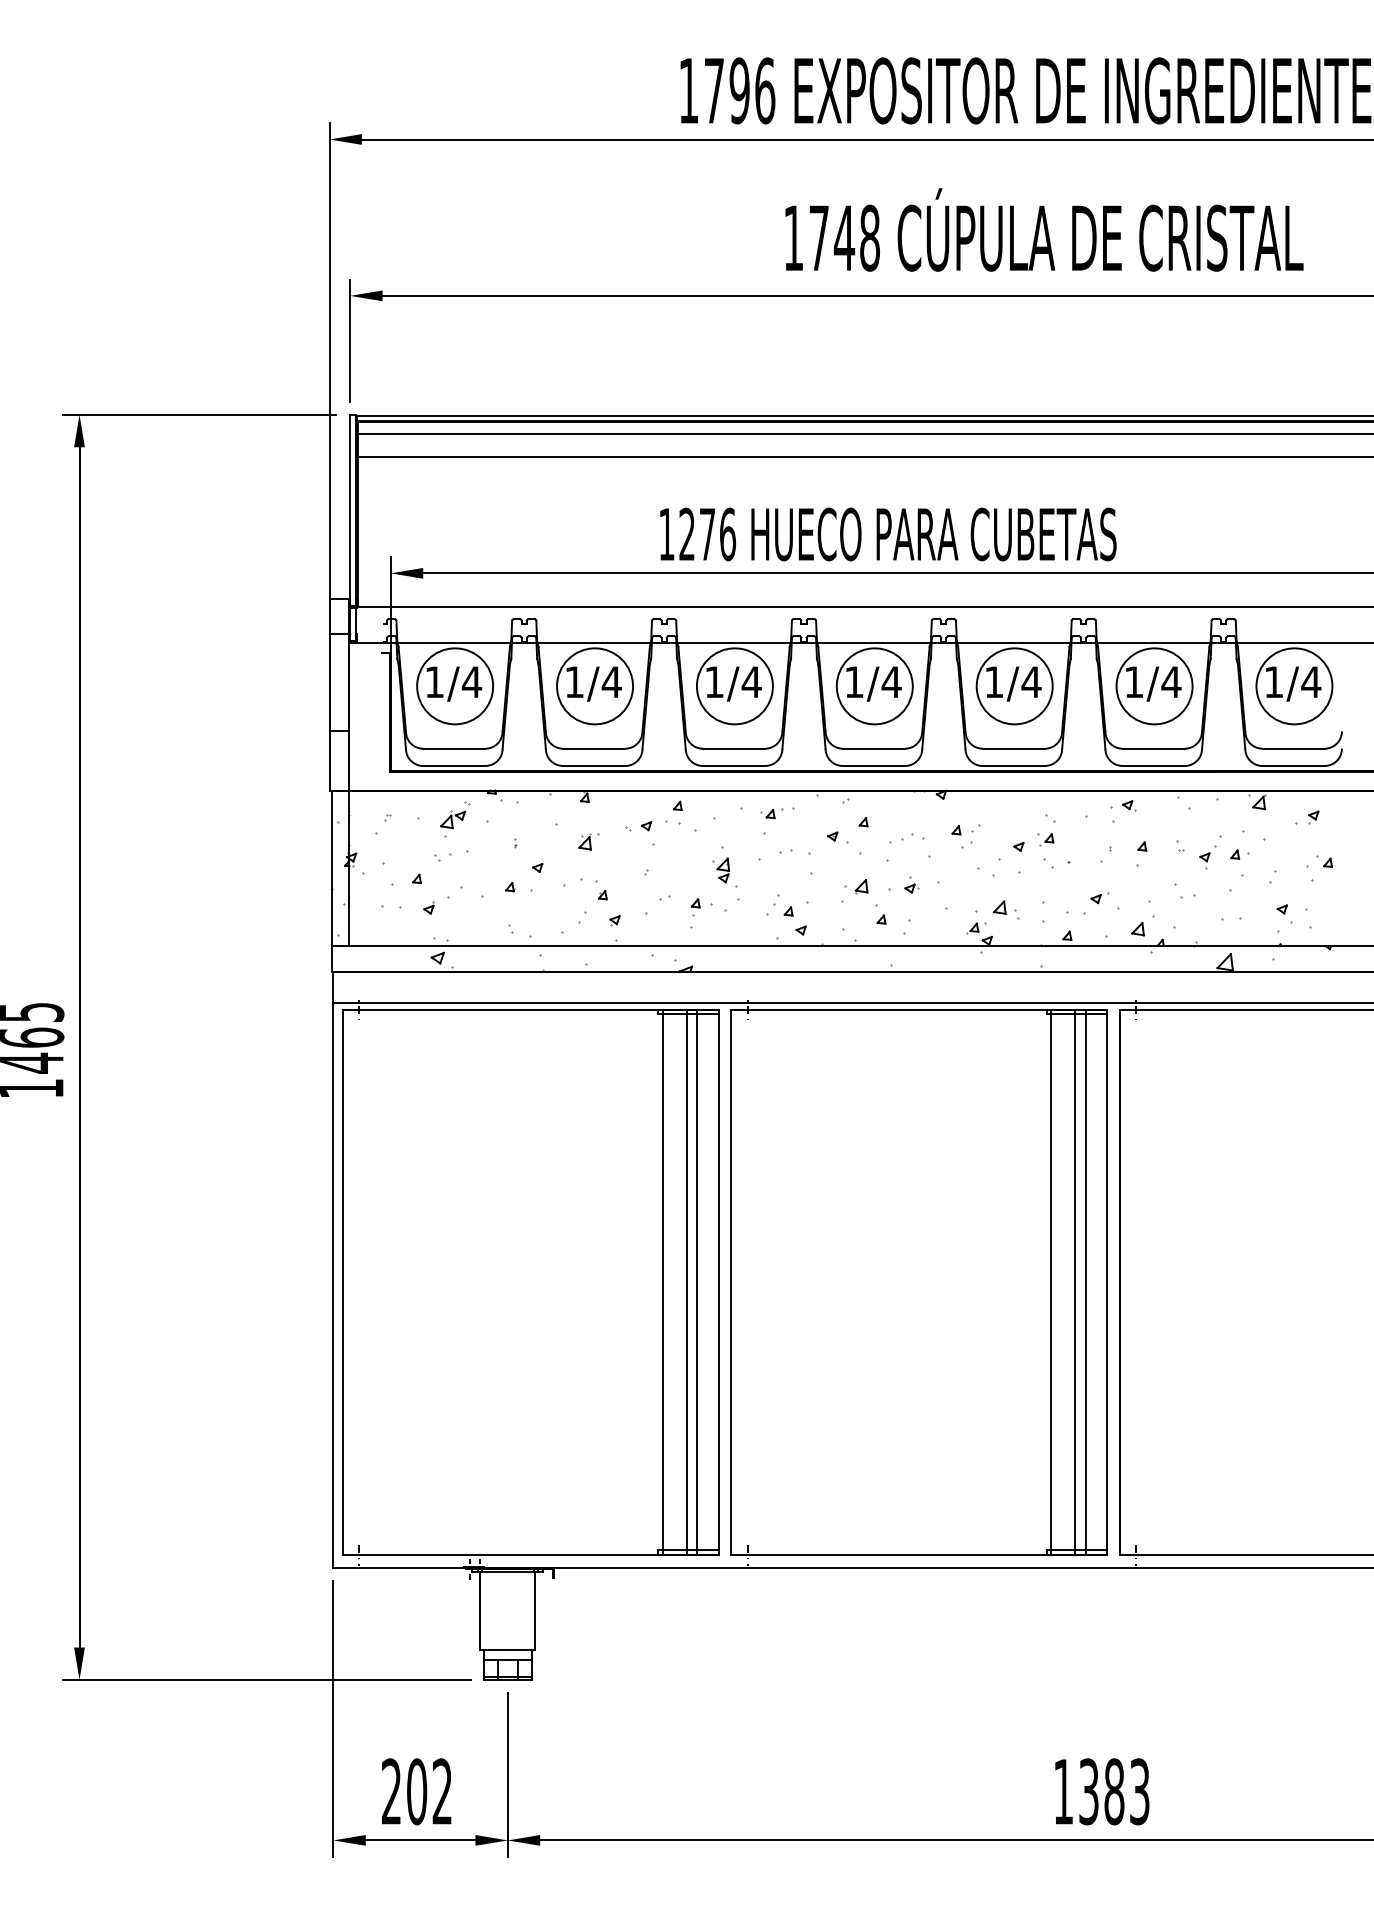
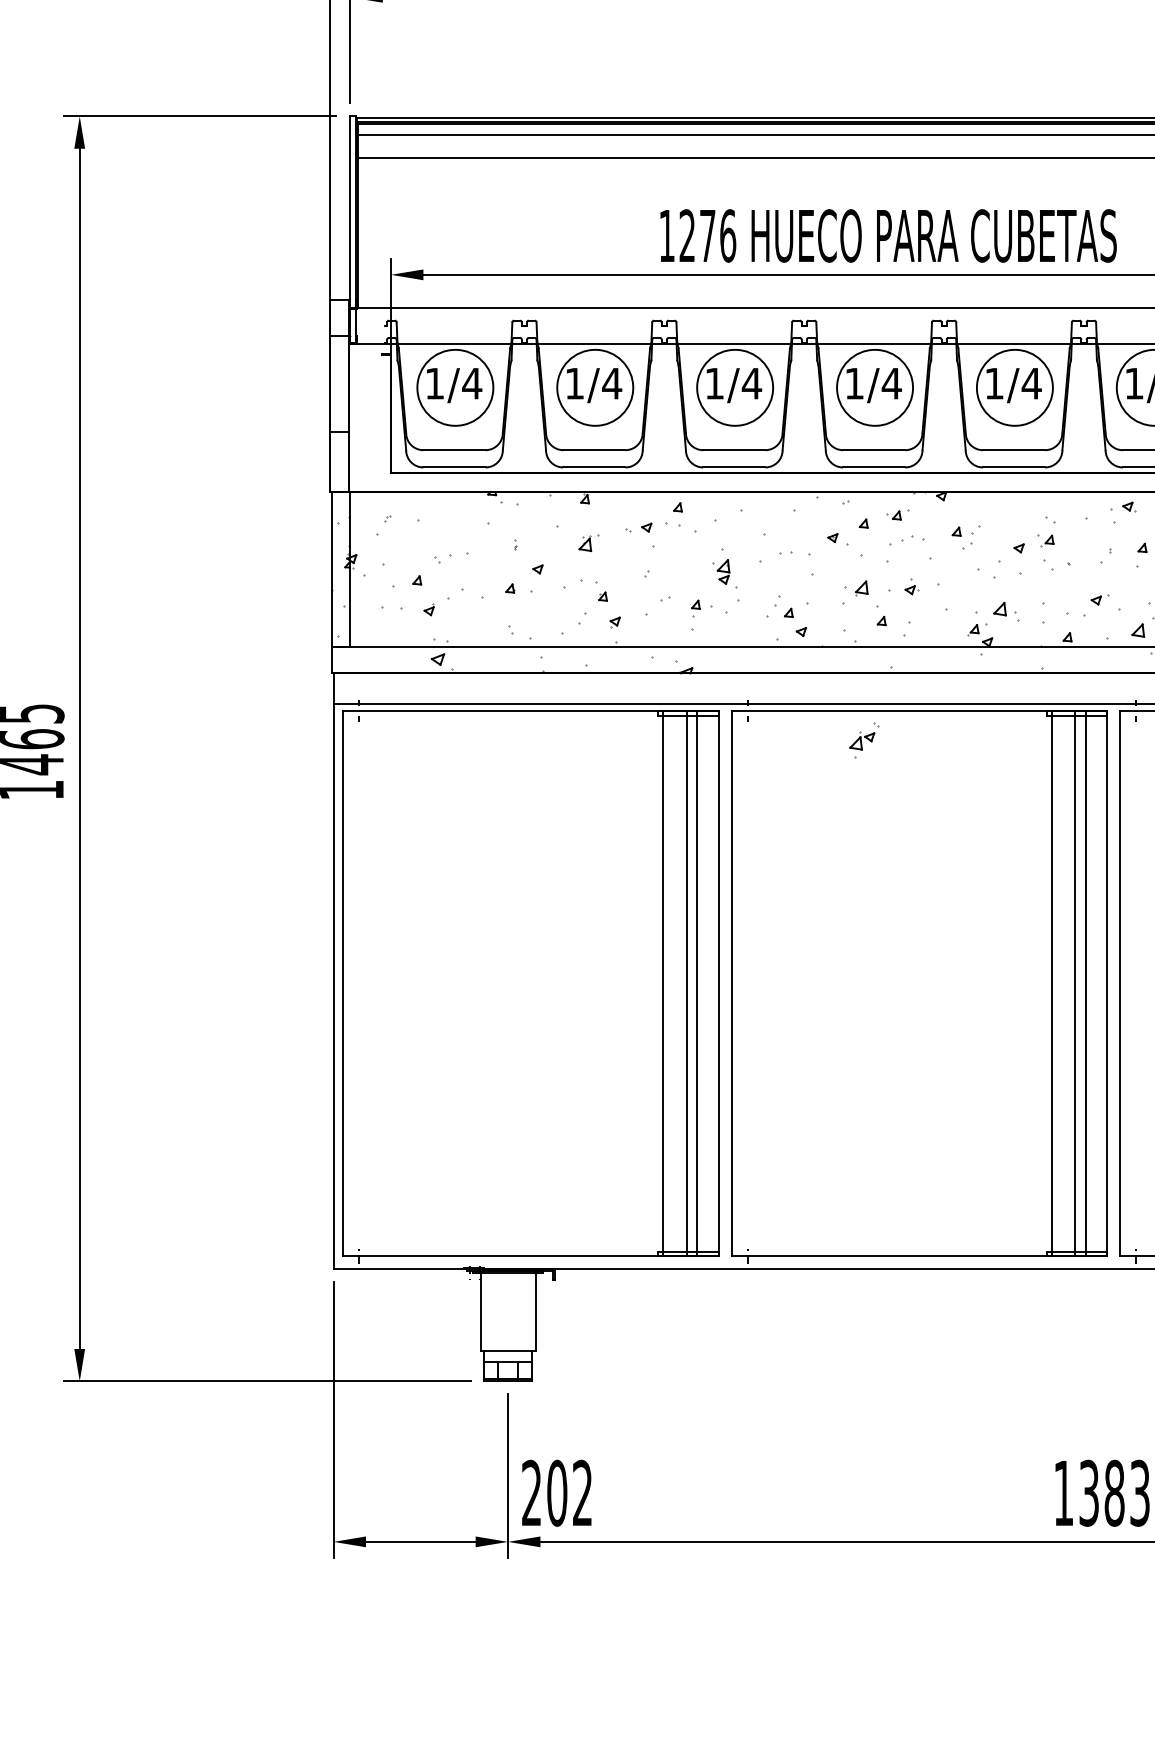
part: (771, 813) -> (897, 514), moved
part: (455, 819) -> (864, 740), moved
text: (416, 1791) -> (556, 1492), moved

